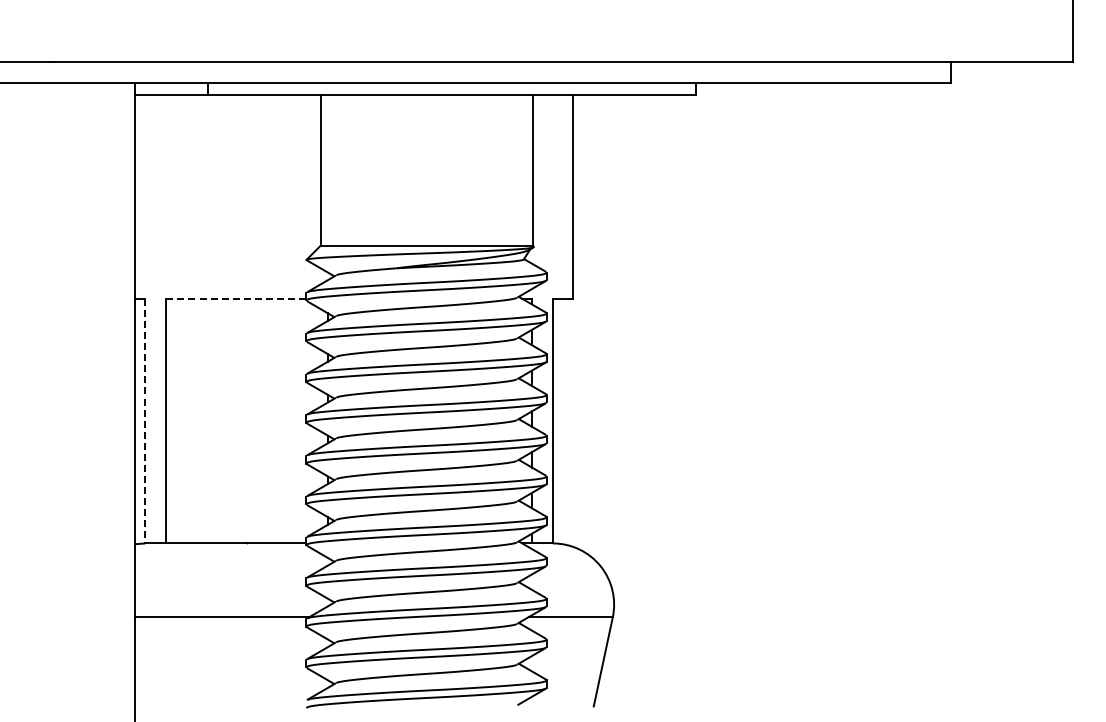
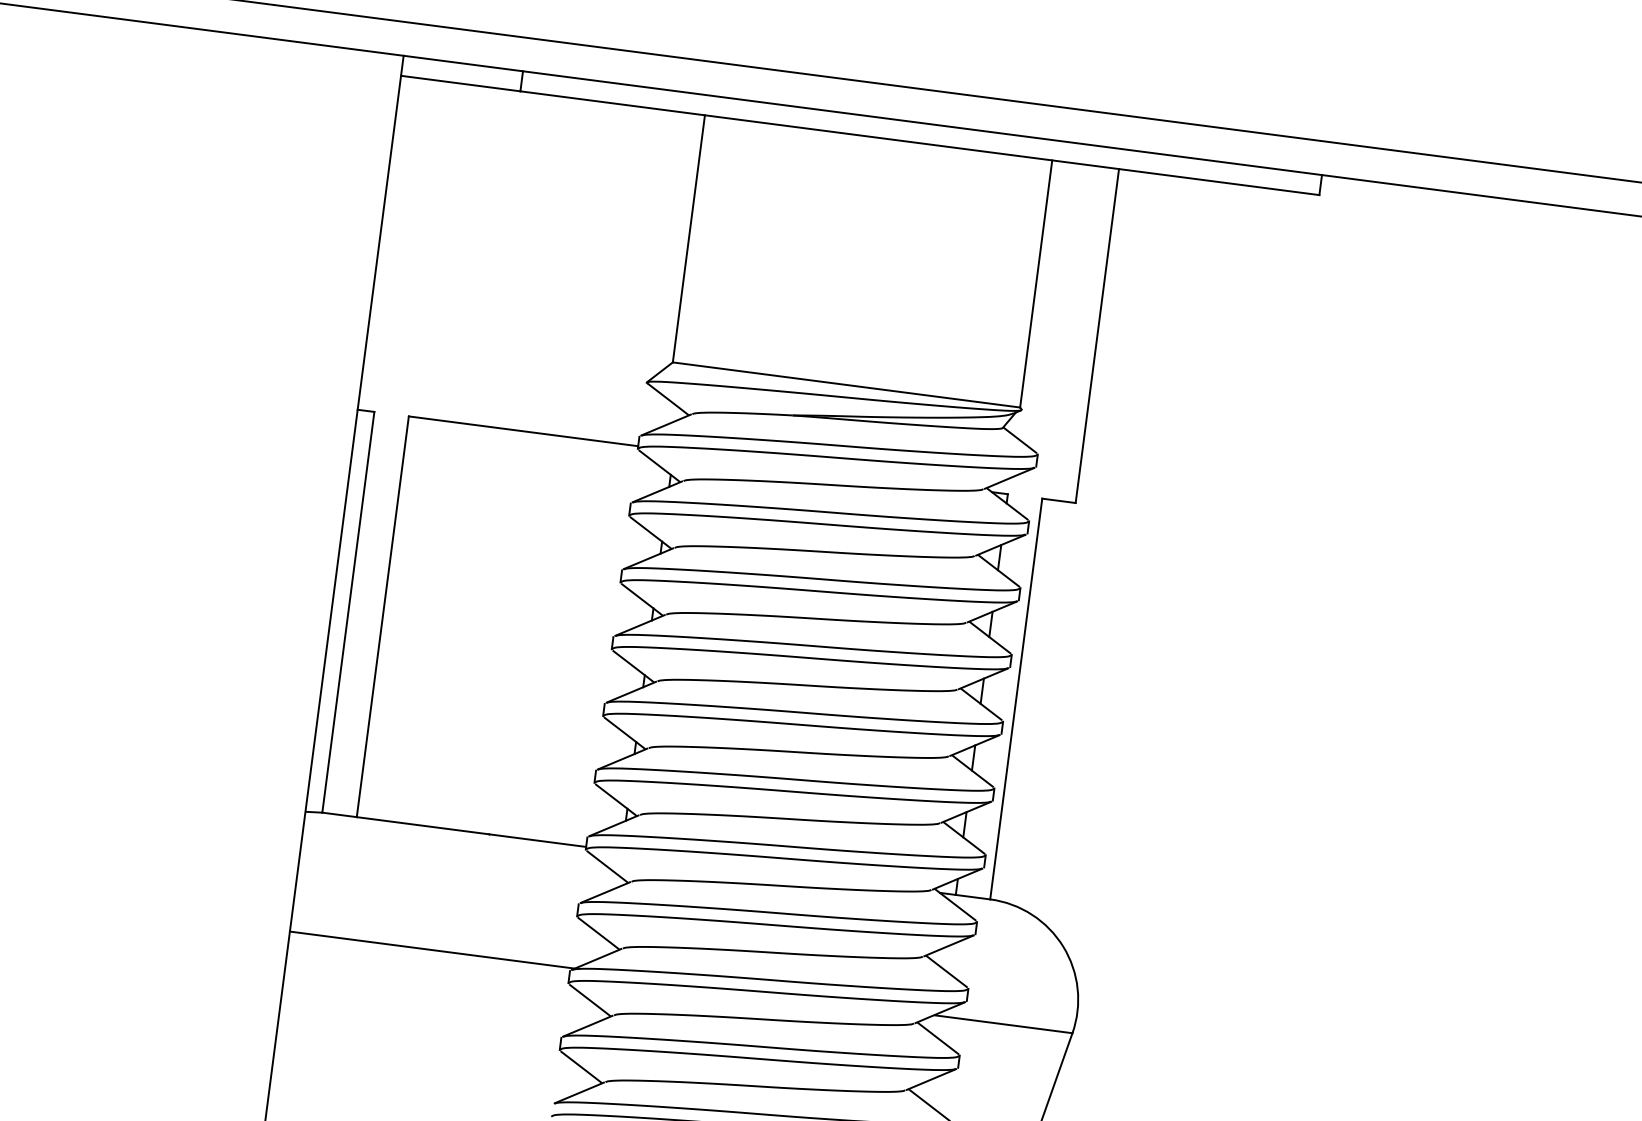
line: (236, 298) -> (523, 430), dashed -> solid
line: (145, 421) -> (348, 612), dashed -> solid

